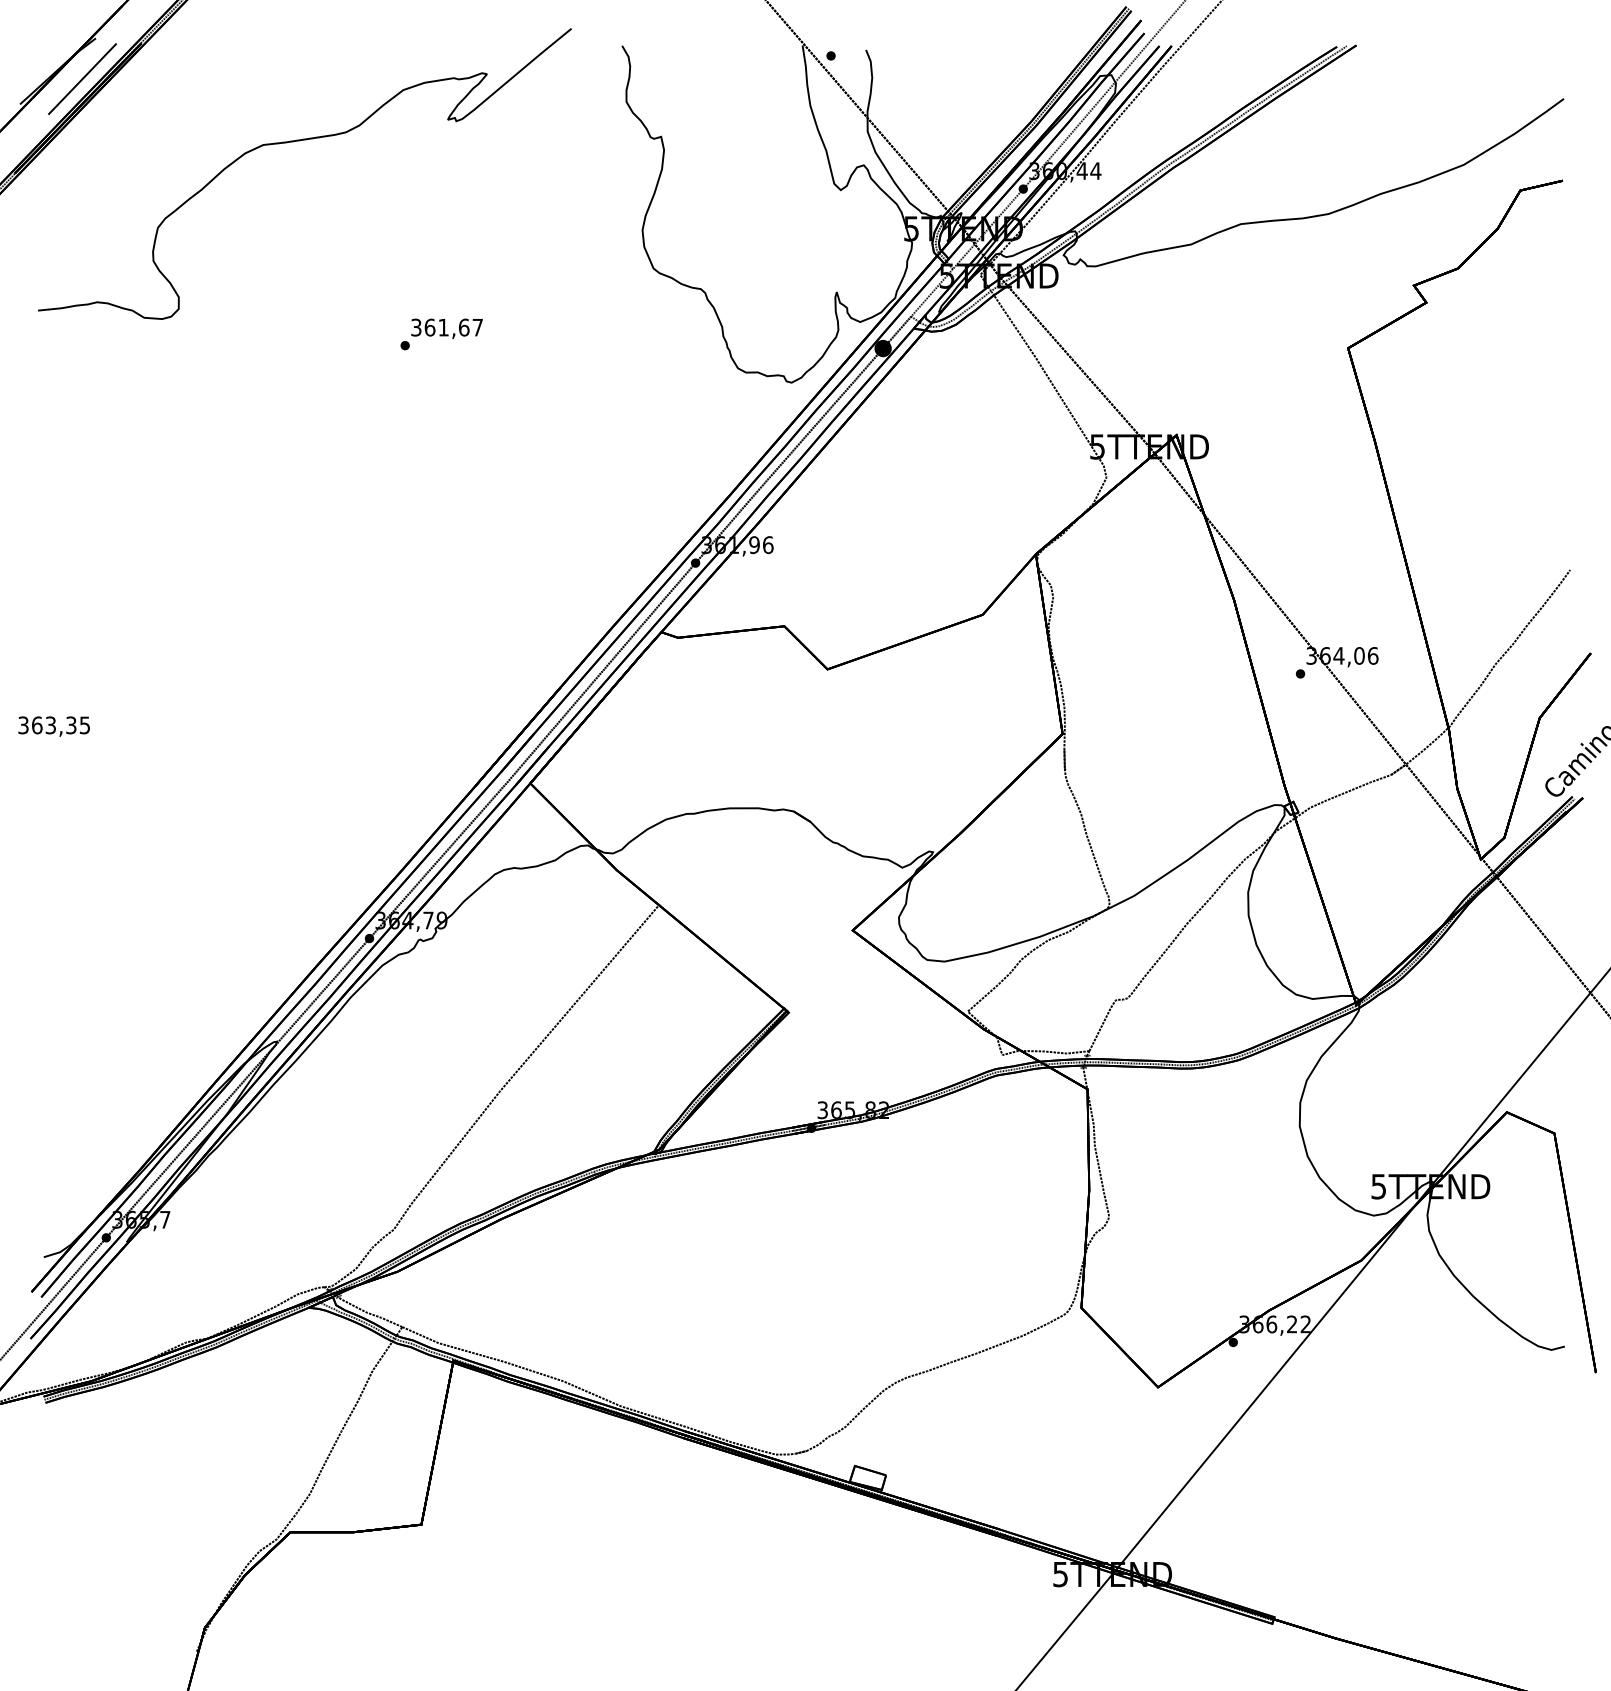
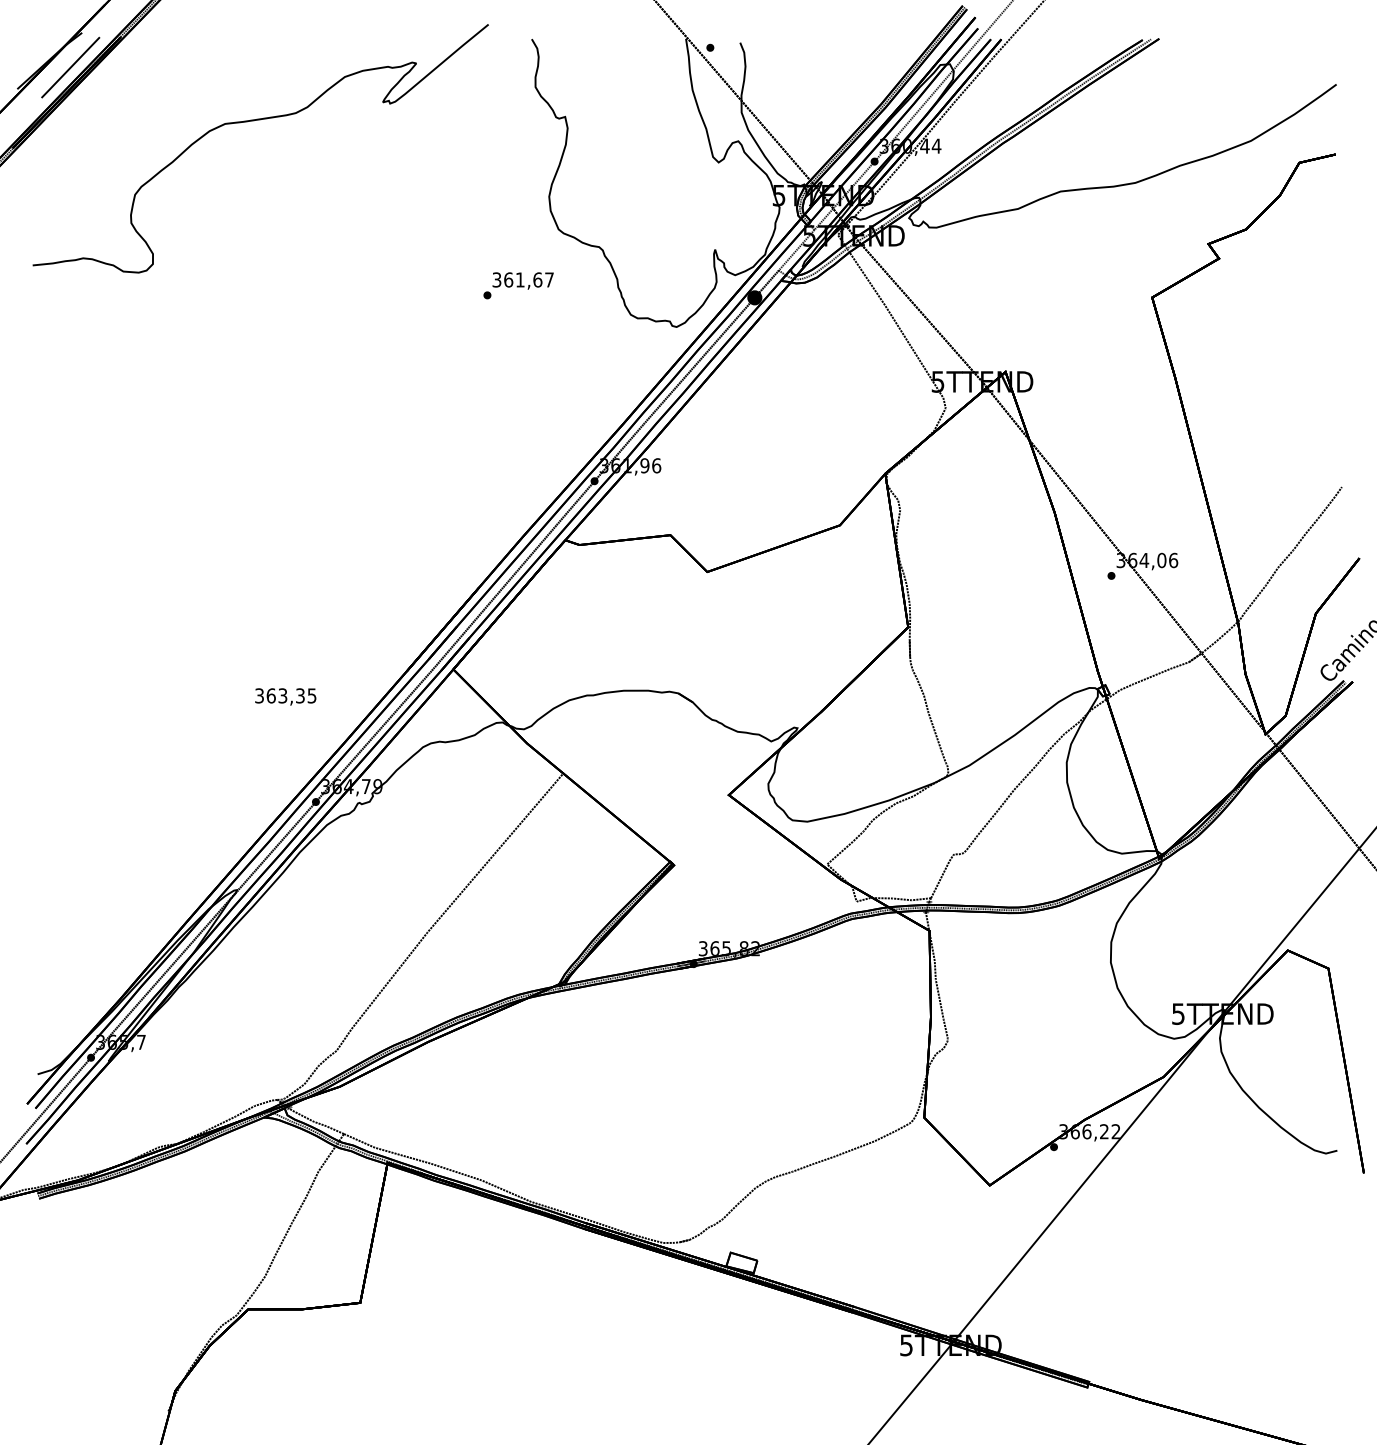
text: (441, 334) -> (518, 285), moved
text: (53, 726) -> (285, 696), moved

